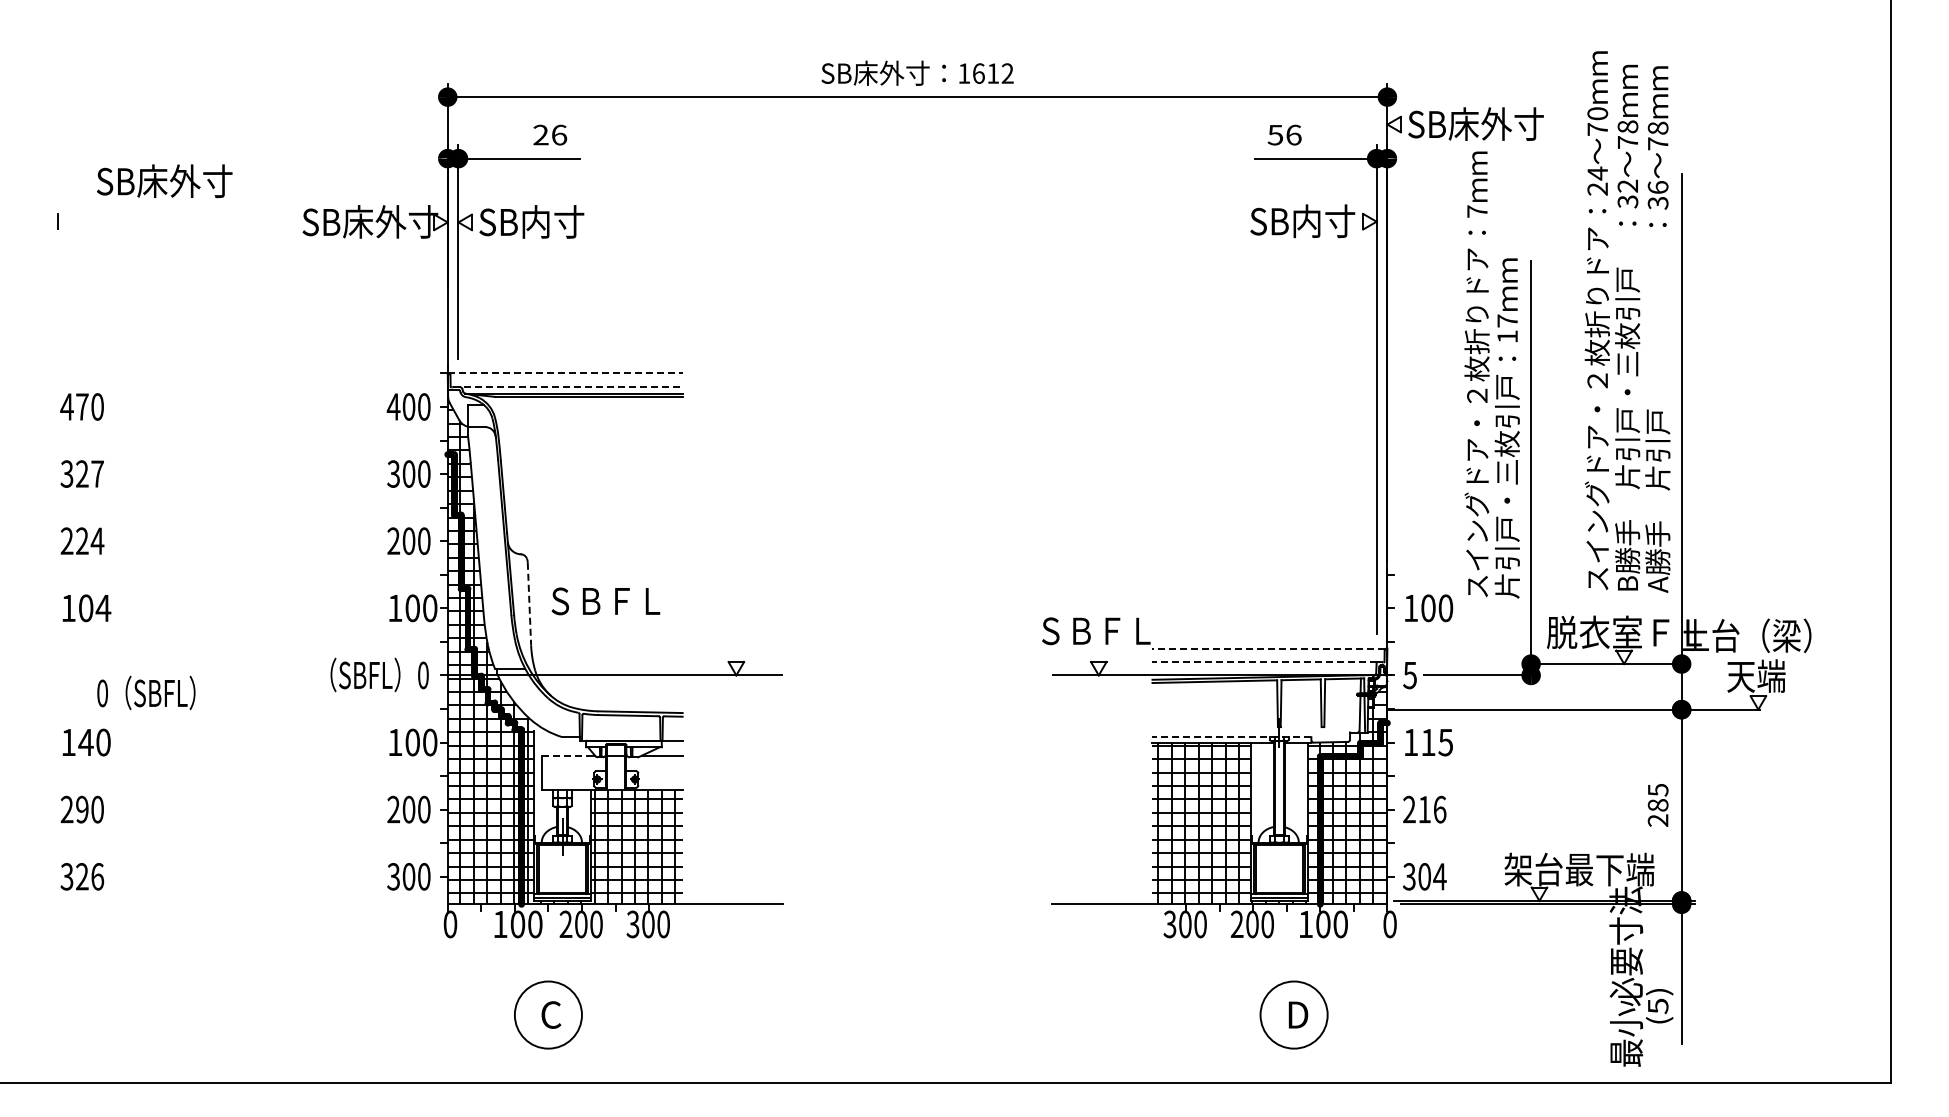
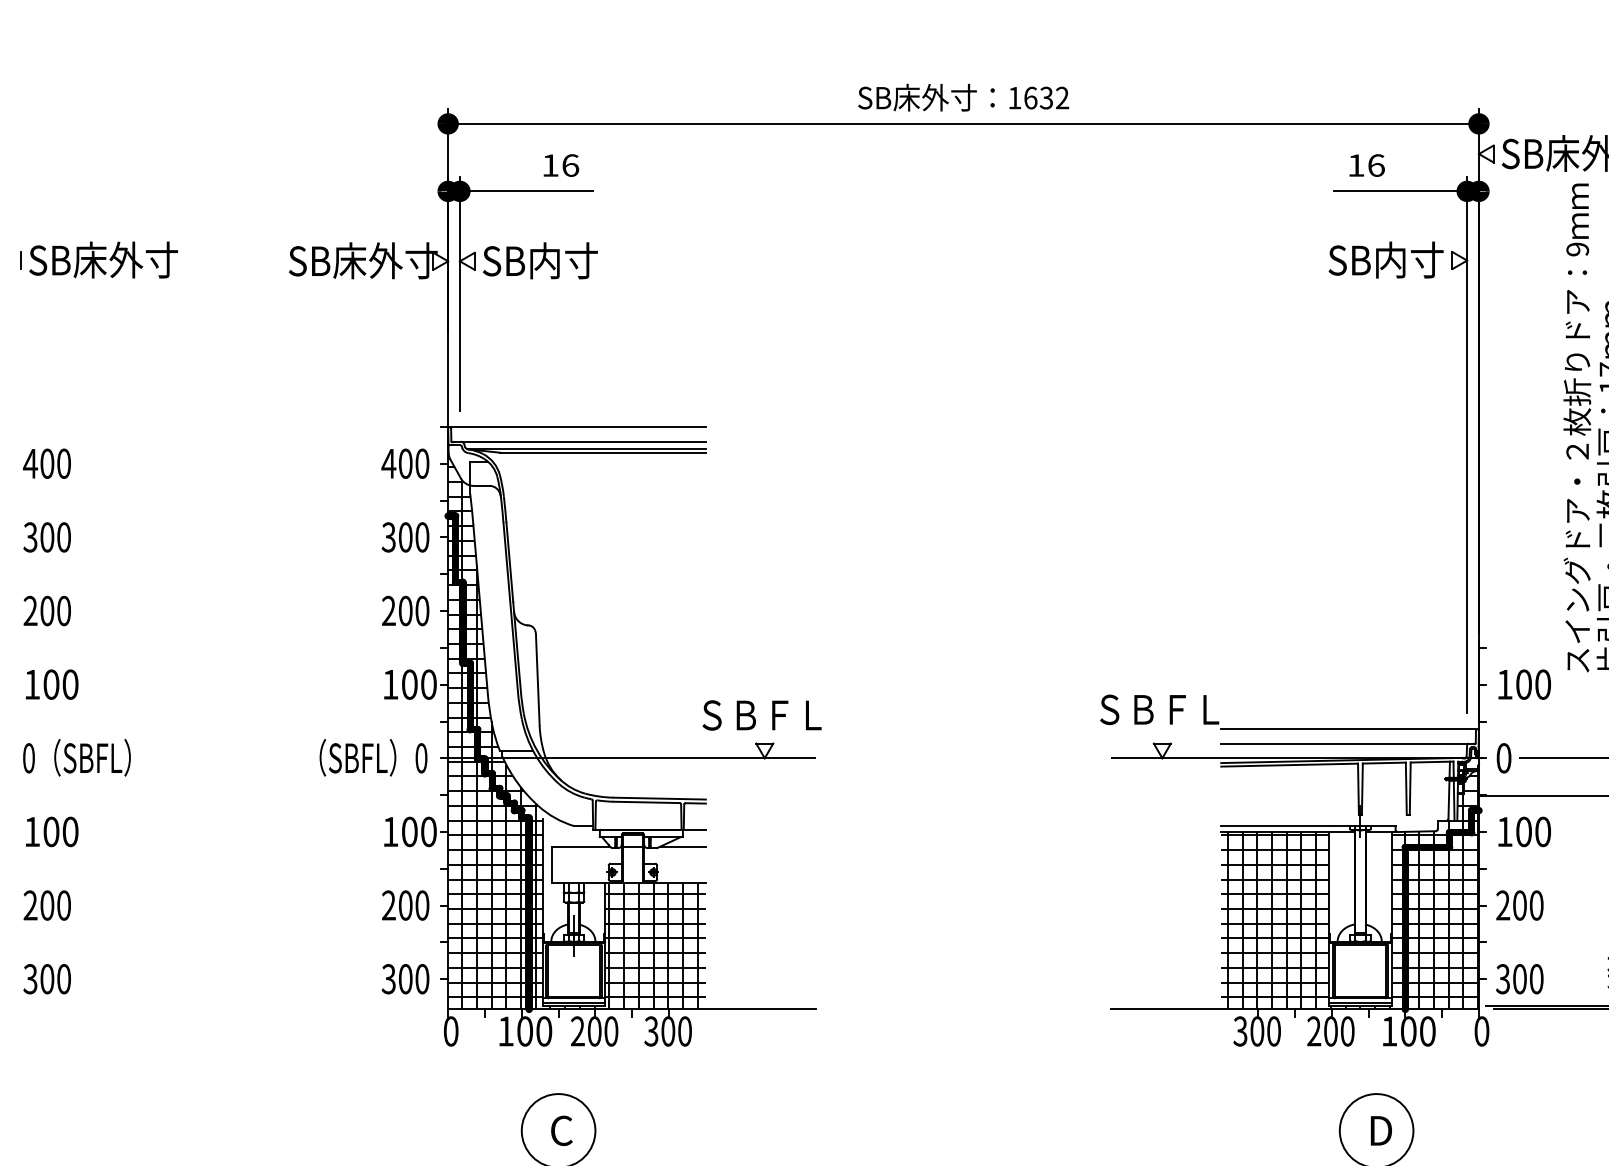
text: (993, 73) -> (1046, 97), 1612 -> 1632
text: (540, 134) -> (549, 164), 26 -> 16
text: (1274, 135) -> (1355, 165), 56 -> 16
text: (164, 181) -> (103, 260), moved
text: (1477, 211) -> (1577, 249), 7 -> 9
line: (565, 373) -> (577, 427), dashed -> solid
line: (567, 386) -> (579, 441), dashed -> solid
text: (82, 406) -> (47, 463), 470 -> 400
text: (89, 473) -> (55, 536), 327 -> 300
text: (90, 541) -> (56, 611), 224 -> 200
text: (605, 601) -> (761, 715), moved
line: (529, 604) -> (537, 680), dashed -> solid
text: (103, 608) -> (70, 684), 104 -> 100
line: (1268, 648) -> (1348, 728), dashed -> solid
line: (1264, 662) -> (1344, 744), dashed -> solid
text: (1409, 675) -> (1503, 758), 5 -> 0
text: (146, 692) -> (77, 757), moved
line: (1231, 737) -> (1307, 826), dashed -> solid
text: (85, 742) -> (50, 831), 140 -> 100
text: (1437, 742) -> (1533, 831), 115 -> 100
line: (569, 756) -> (581, 847), dashed -> solid
text: (82, 809) -> (47, 905), 290 -> 200
text: (1432, 809) -> (1528, 905), 216 -> 200
text: (90, 876) -> (56, 978), 326 -> 300
text: (1439, 876) -> (1536, 978), 304 -> 300

